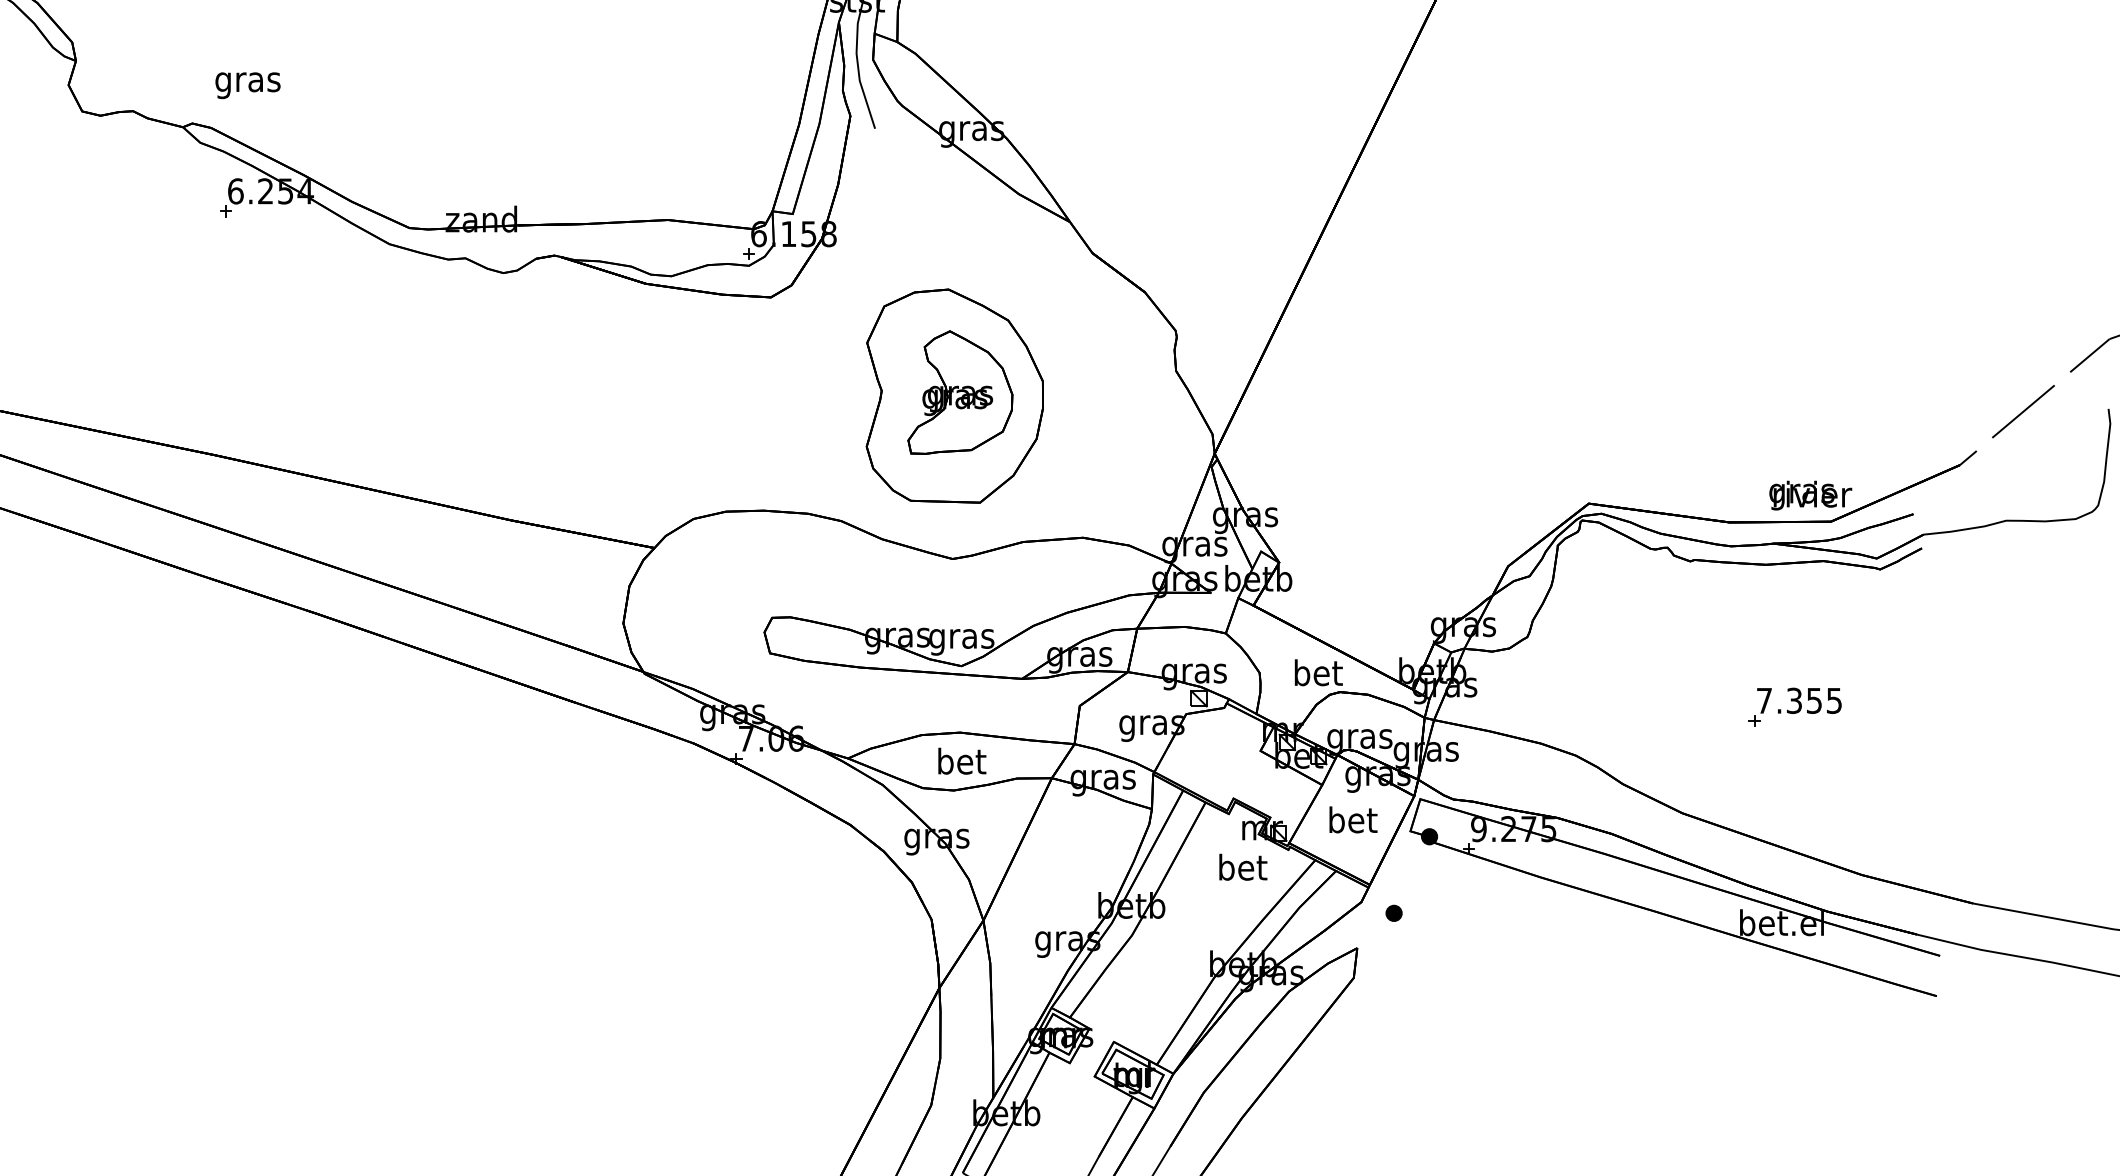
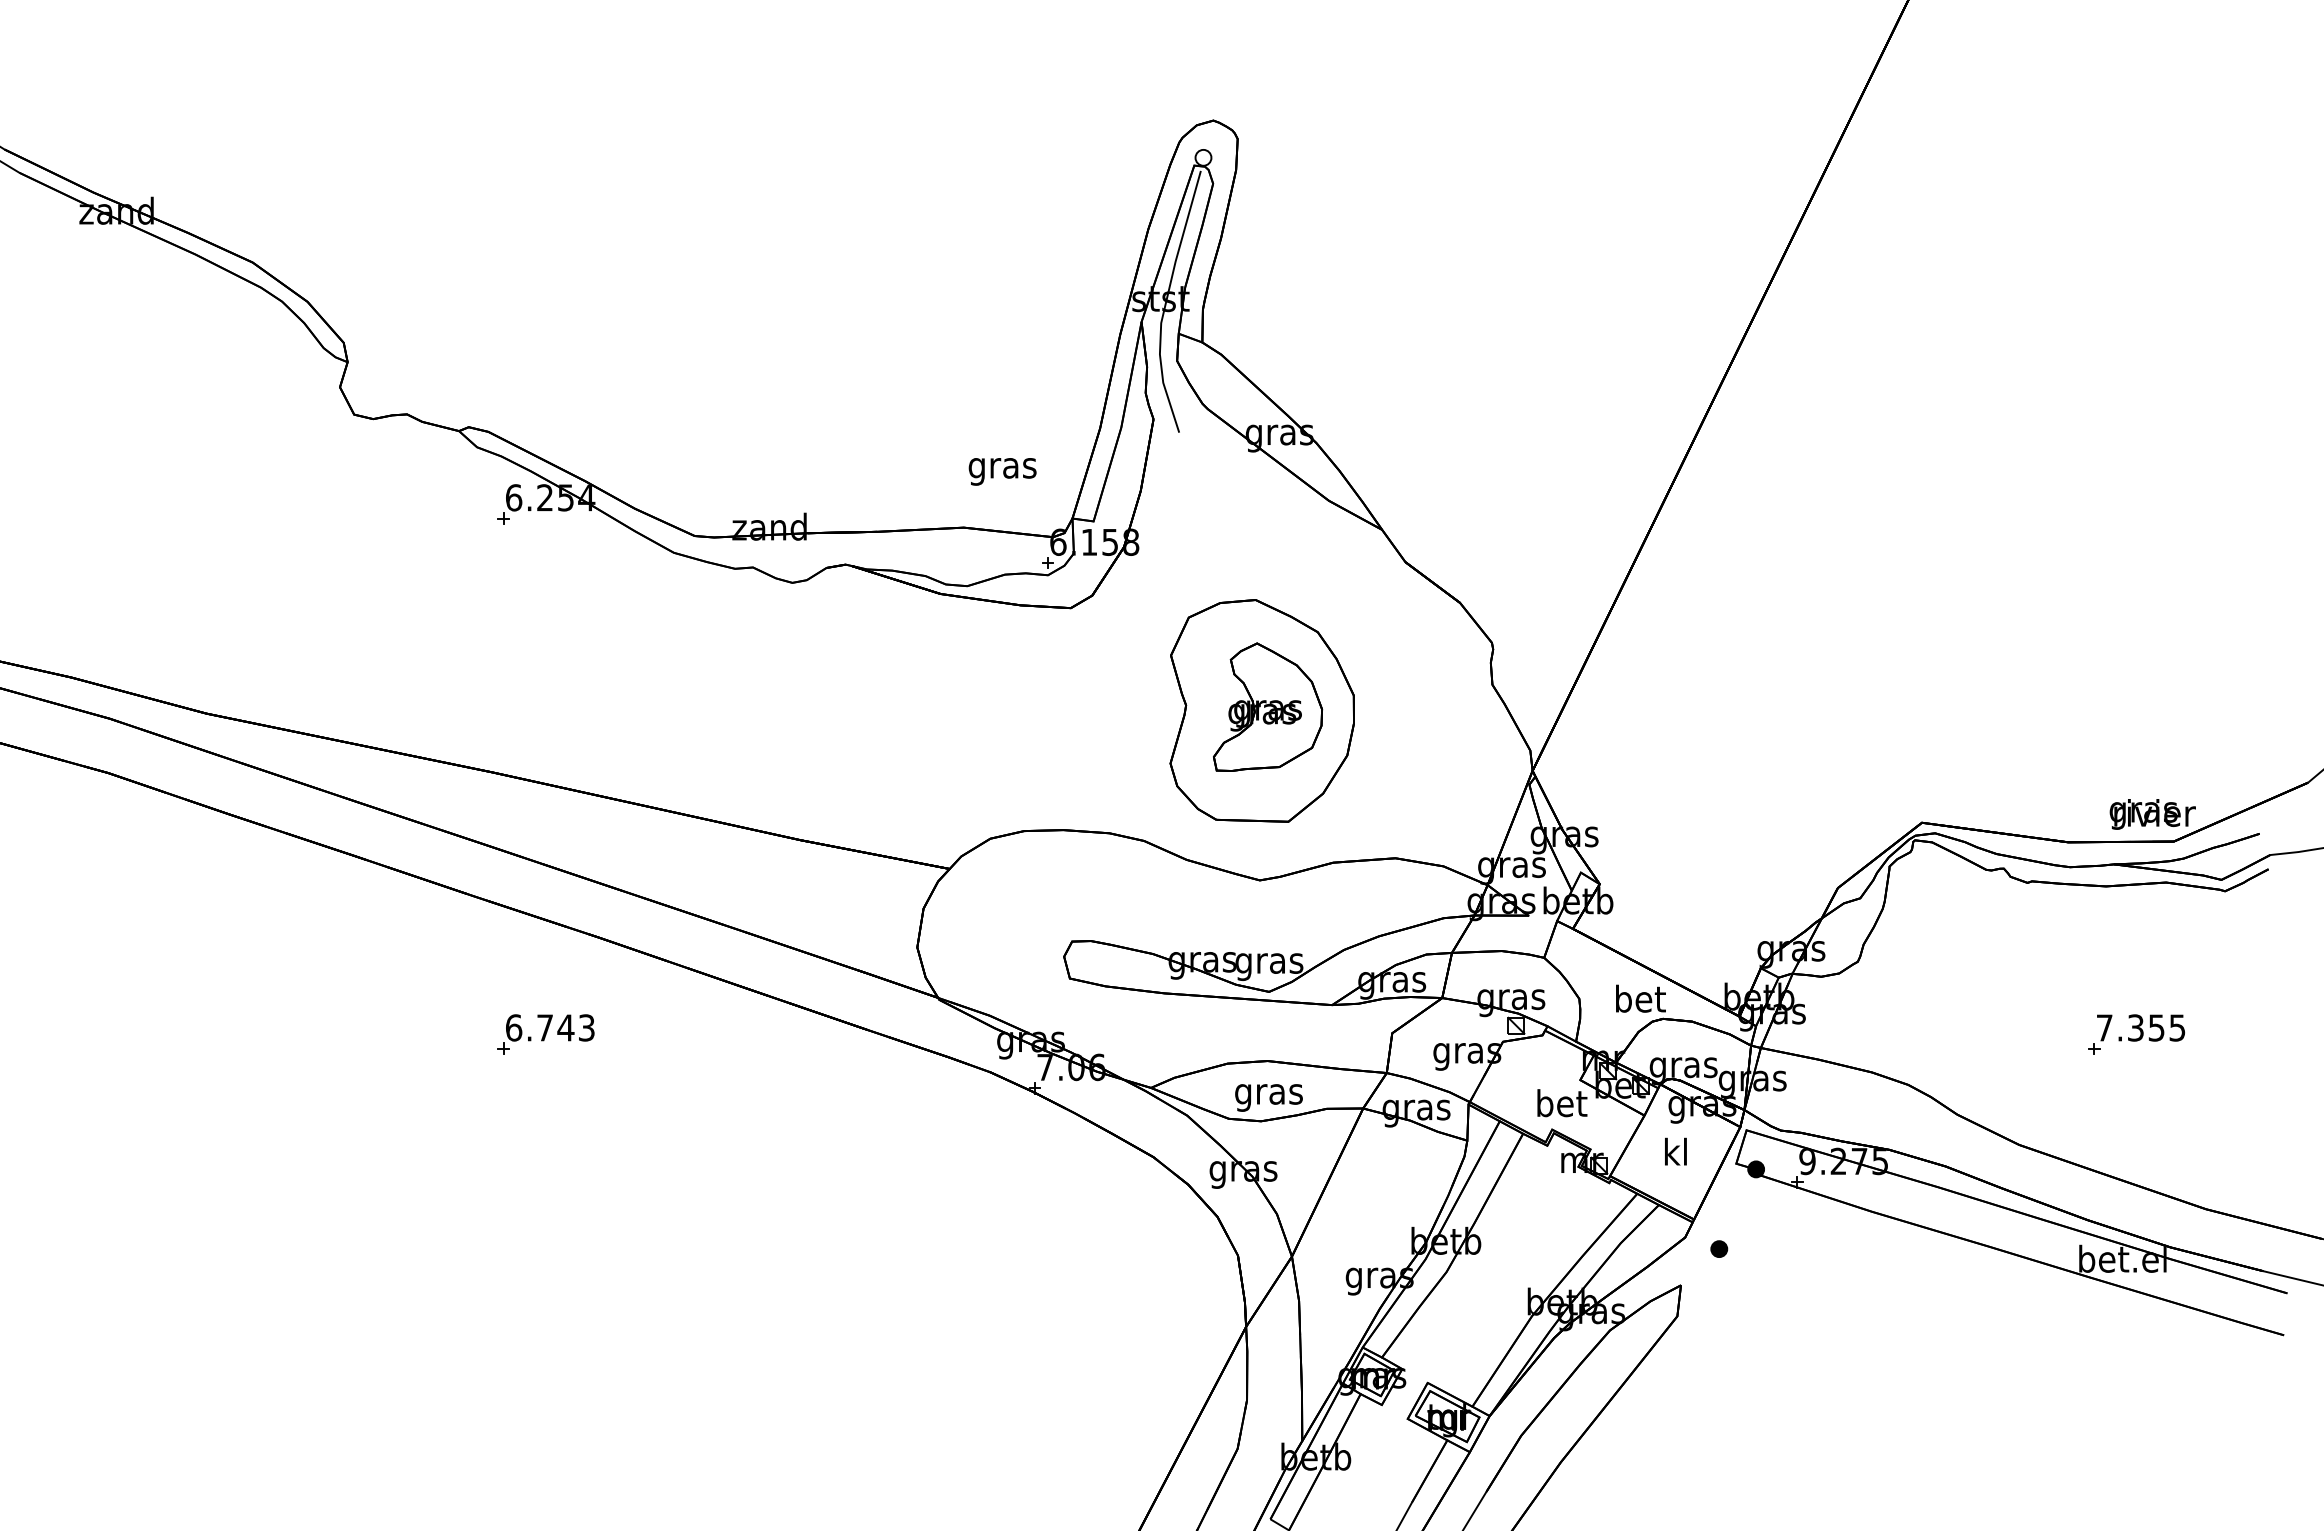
text: (247, 85) -> (1002, 471), moved
part: (266, 707) -> (545, 1034), added
text: (960, 763) -> (1268, 1093), bet -> gras
text: (1352, 819) -> (1676, 1151), bet -> kl
text: (1243, 867) -> (1562, 1103), moved

